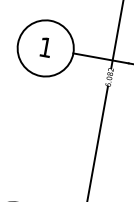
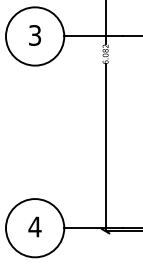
text: (46, 47) -> (35, 35), 1 -> 3

